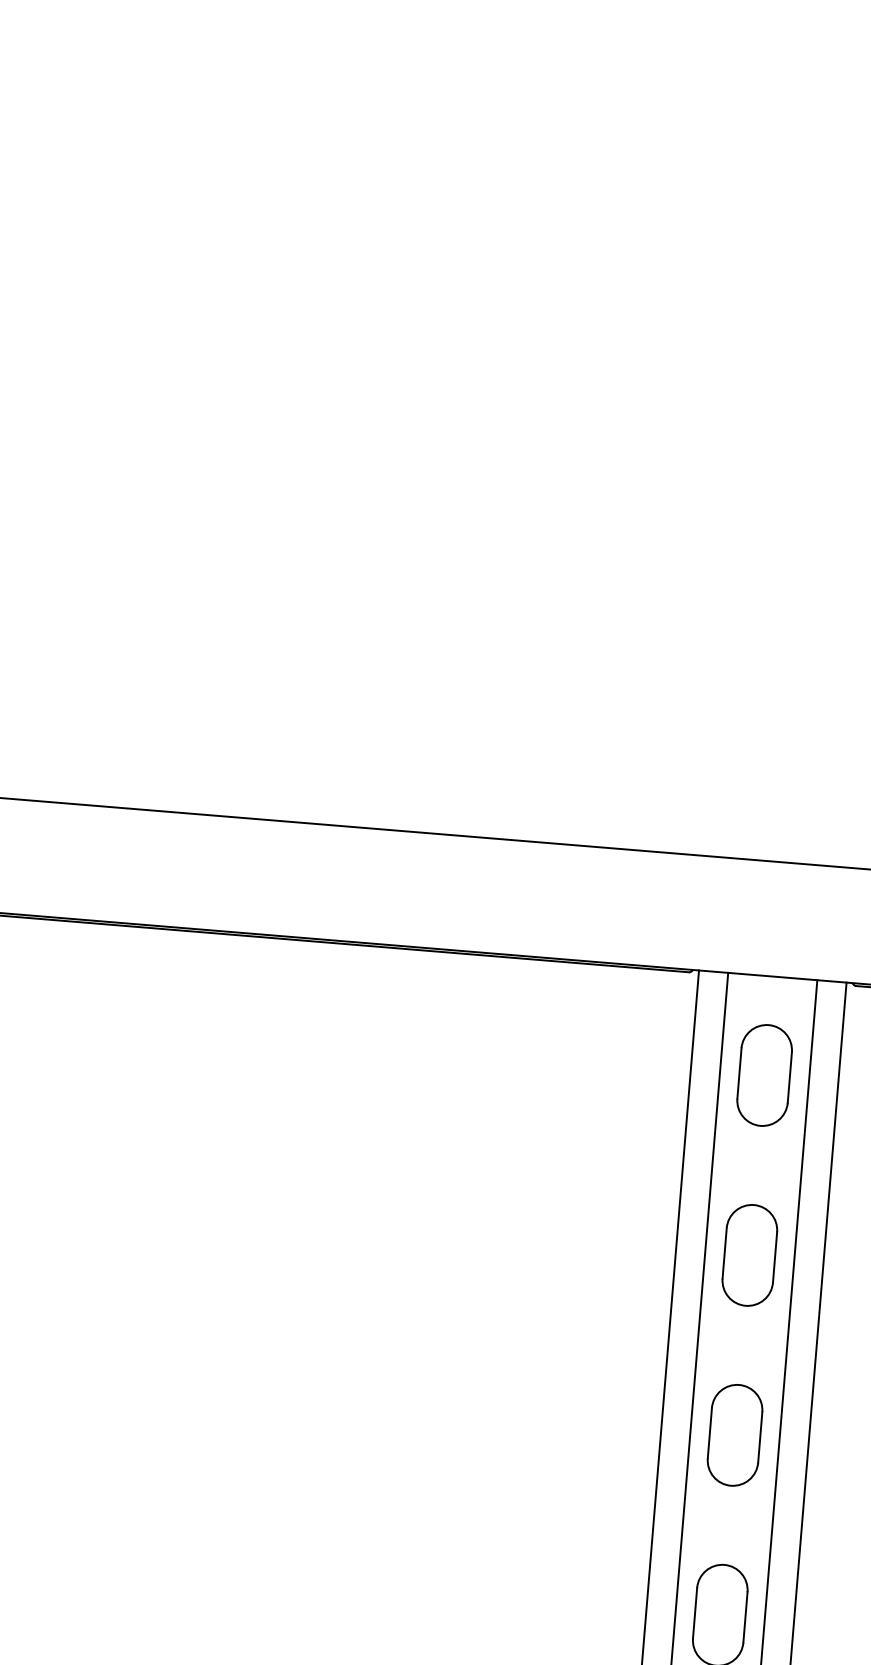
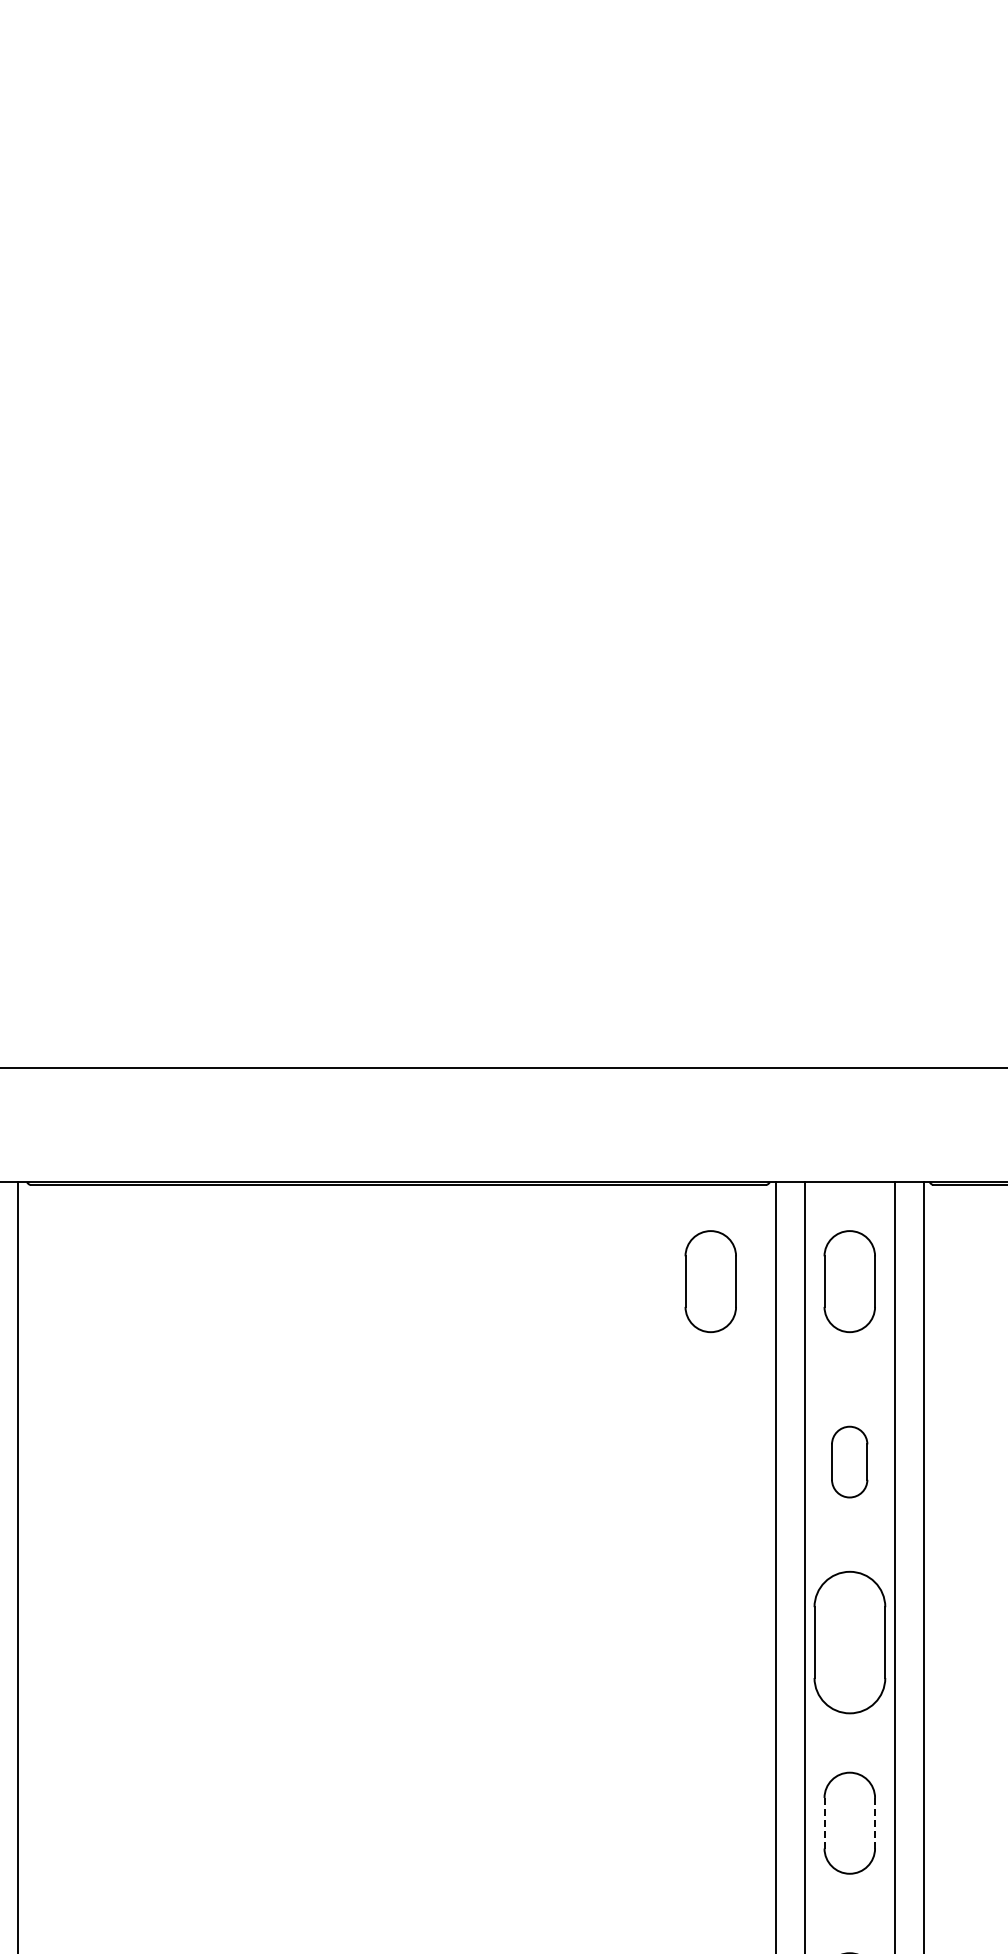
part: (625, 1063) -> (710, 1281), added
part: (749, 1254) -> (849, 1461), size x0.7
part: (734, 1435) -> (849, 1642), size x1.4
line: (695, 1612) -> (824, 1822), solid -> dashed
line: (745, 1617) -> (875, 1823), solid -> dashed

